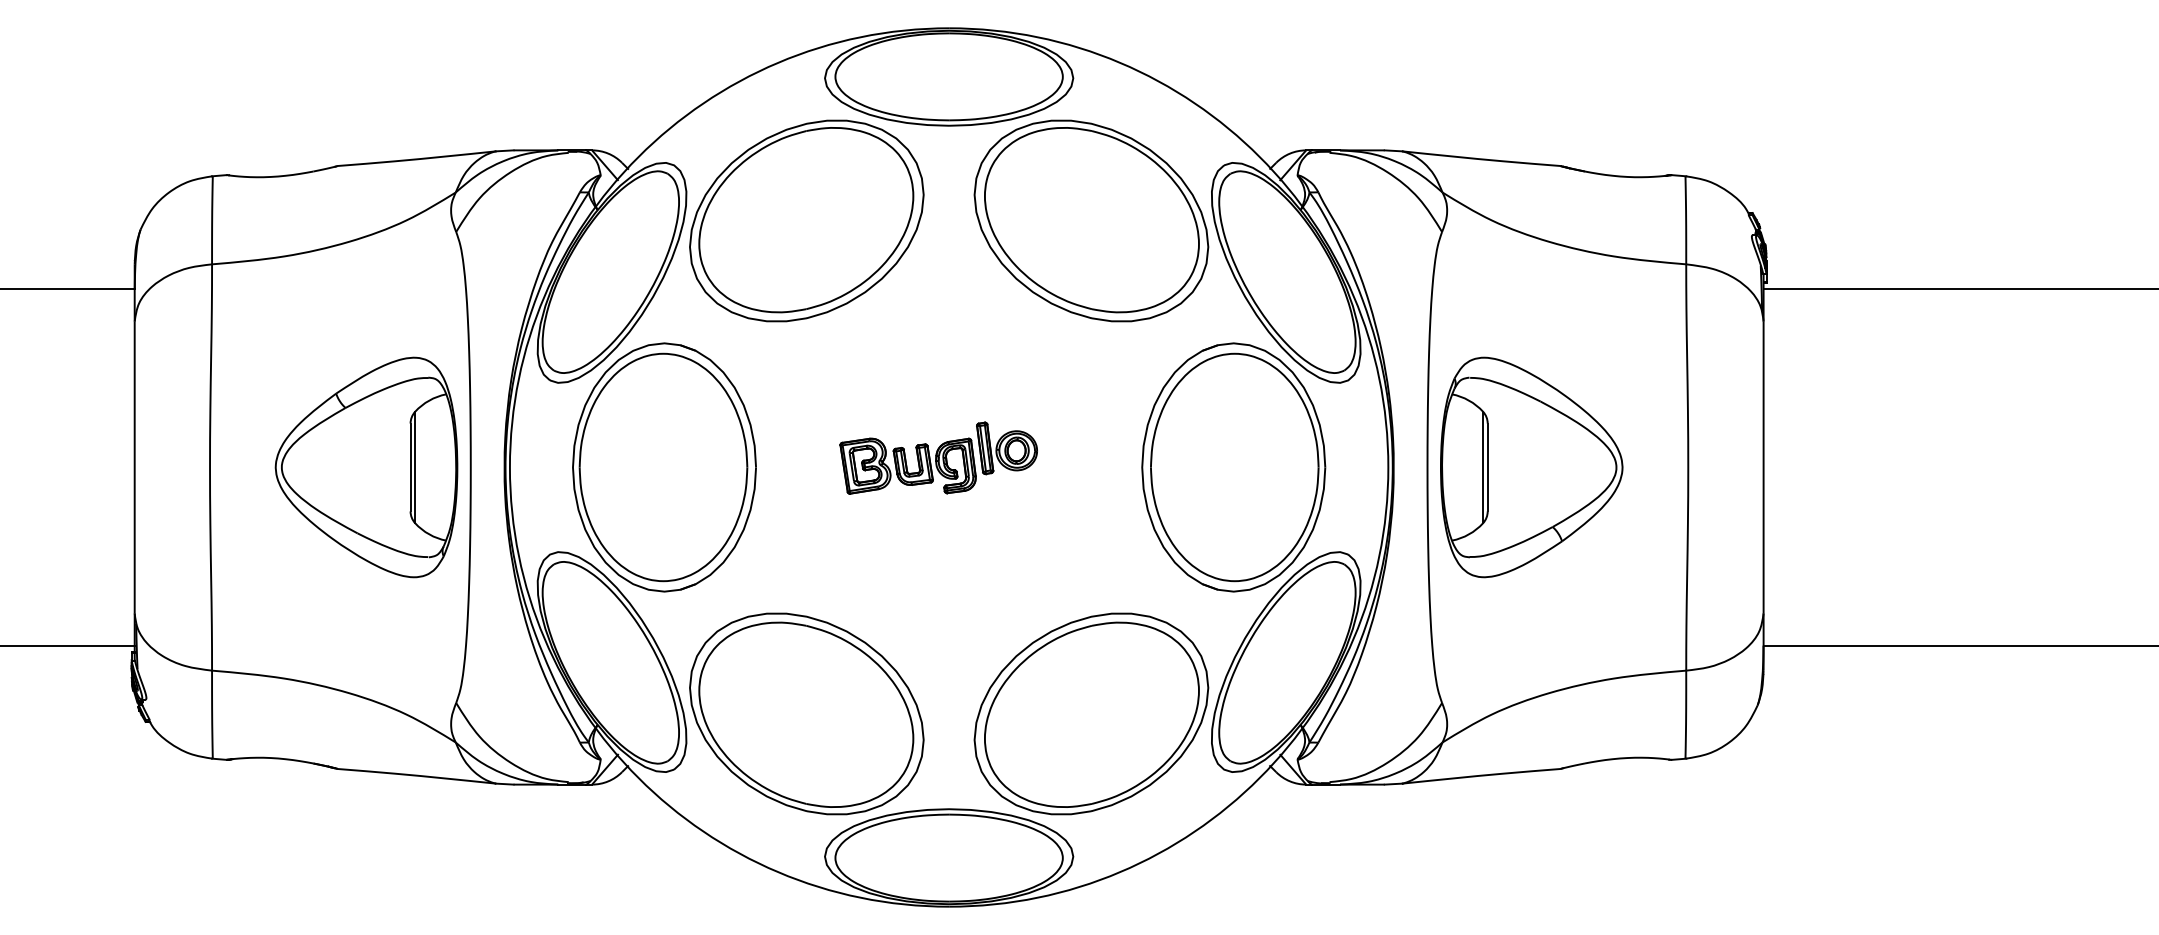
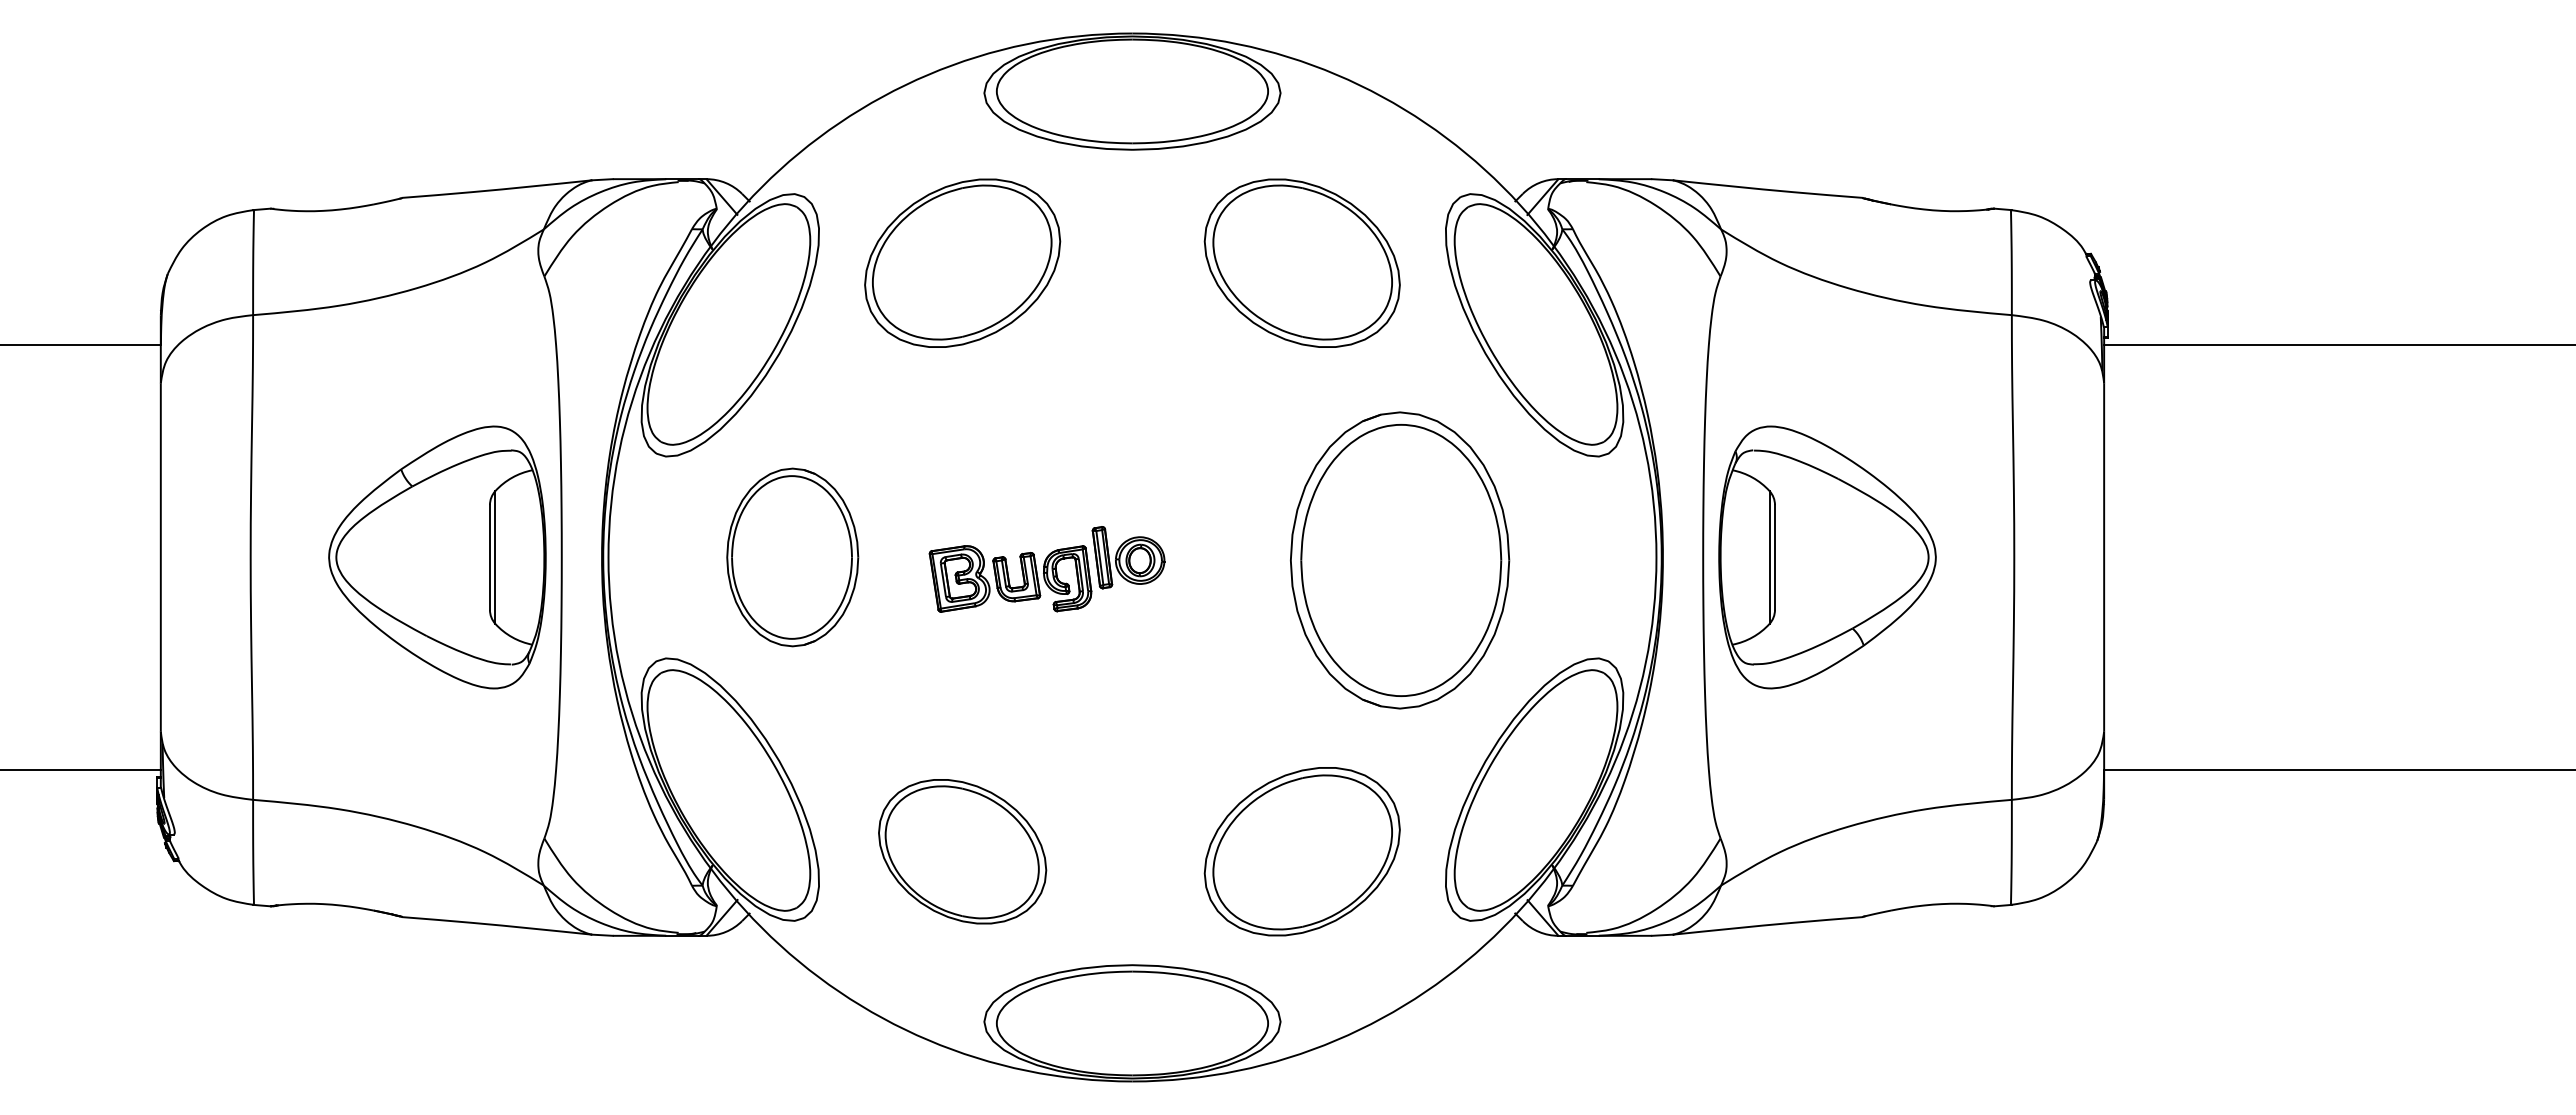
part: (806, 220) -> (962, 262), size x0.7
part: (1091, 220) -> (1302, 262), size x0.7
part: (938, 458) -> (1046, 569), moved
part: (664, 467) -> (792, 557), size x0.6
part: (1234, 467) -> (1400, 560), moved
part: (806, 713) -> (962, 851), size x0.6
part: (1091, 713) -> (1302, 851), size x0.7

